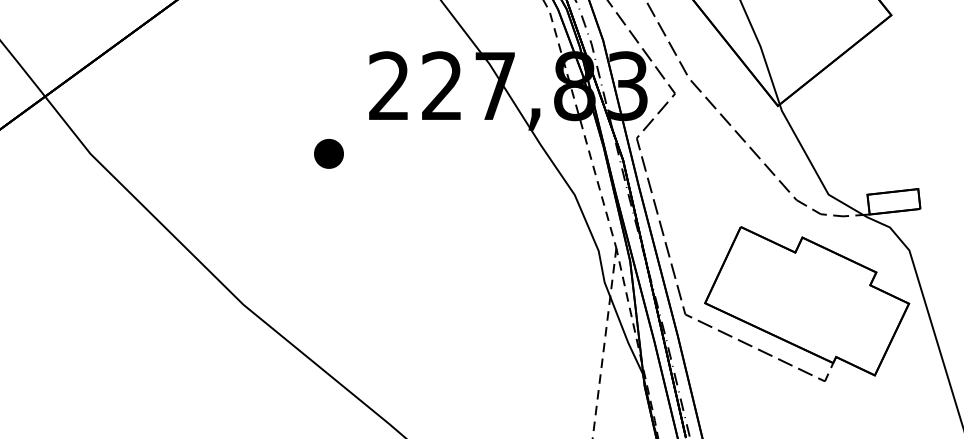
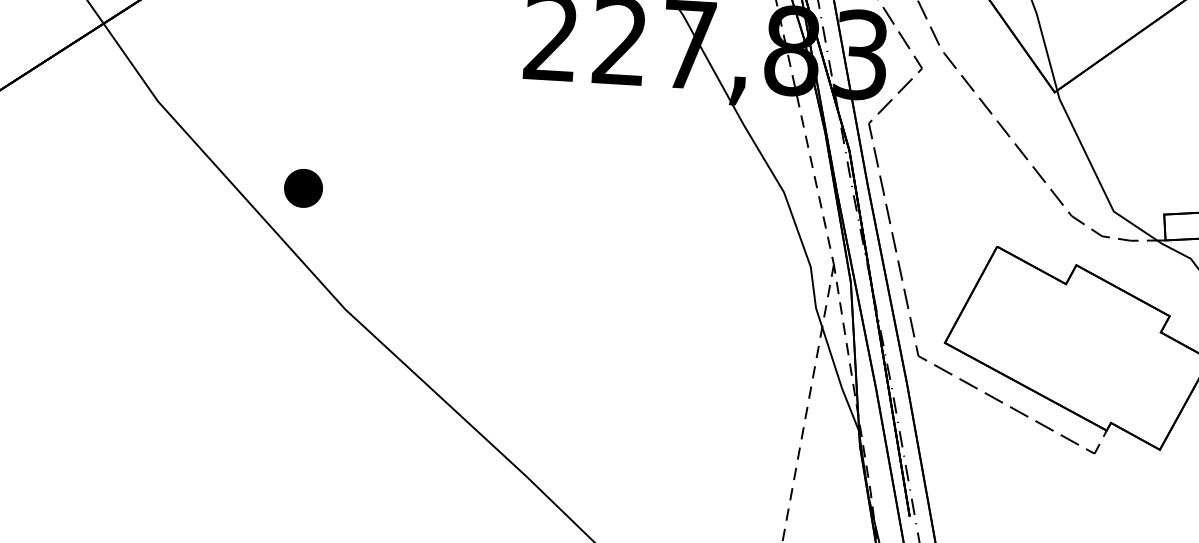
part: (328, 153) -> (302, 187), moved

